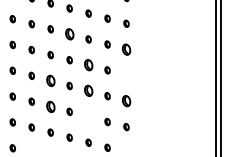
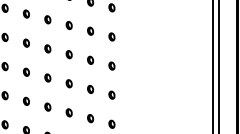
part: (69, 34) -> (47, 19), size x0.62
part: (126, 49) -> (111, 36), size x0.62
part: (88, 65) -> (69, 54), size x0.62
part: (126, 75) -> (111, 66), added
part: (50, 80) -> (26, 71), size x0.62
part: (88, 91) -> (69, 84), size x0.62
part: (126, 101) -> (111, 95), size x0.62
part: (50, 106) -> (26, 101), size x0.62
part: (88, 116) -> (69, 112), added

